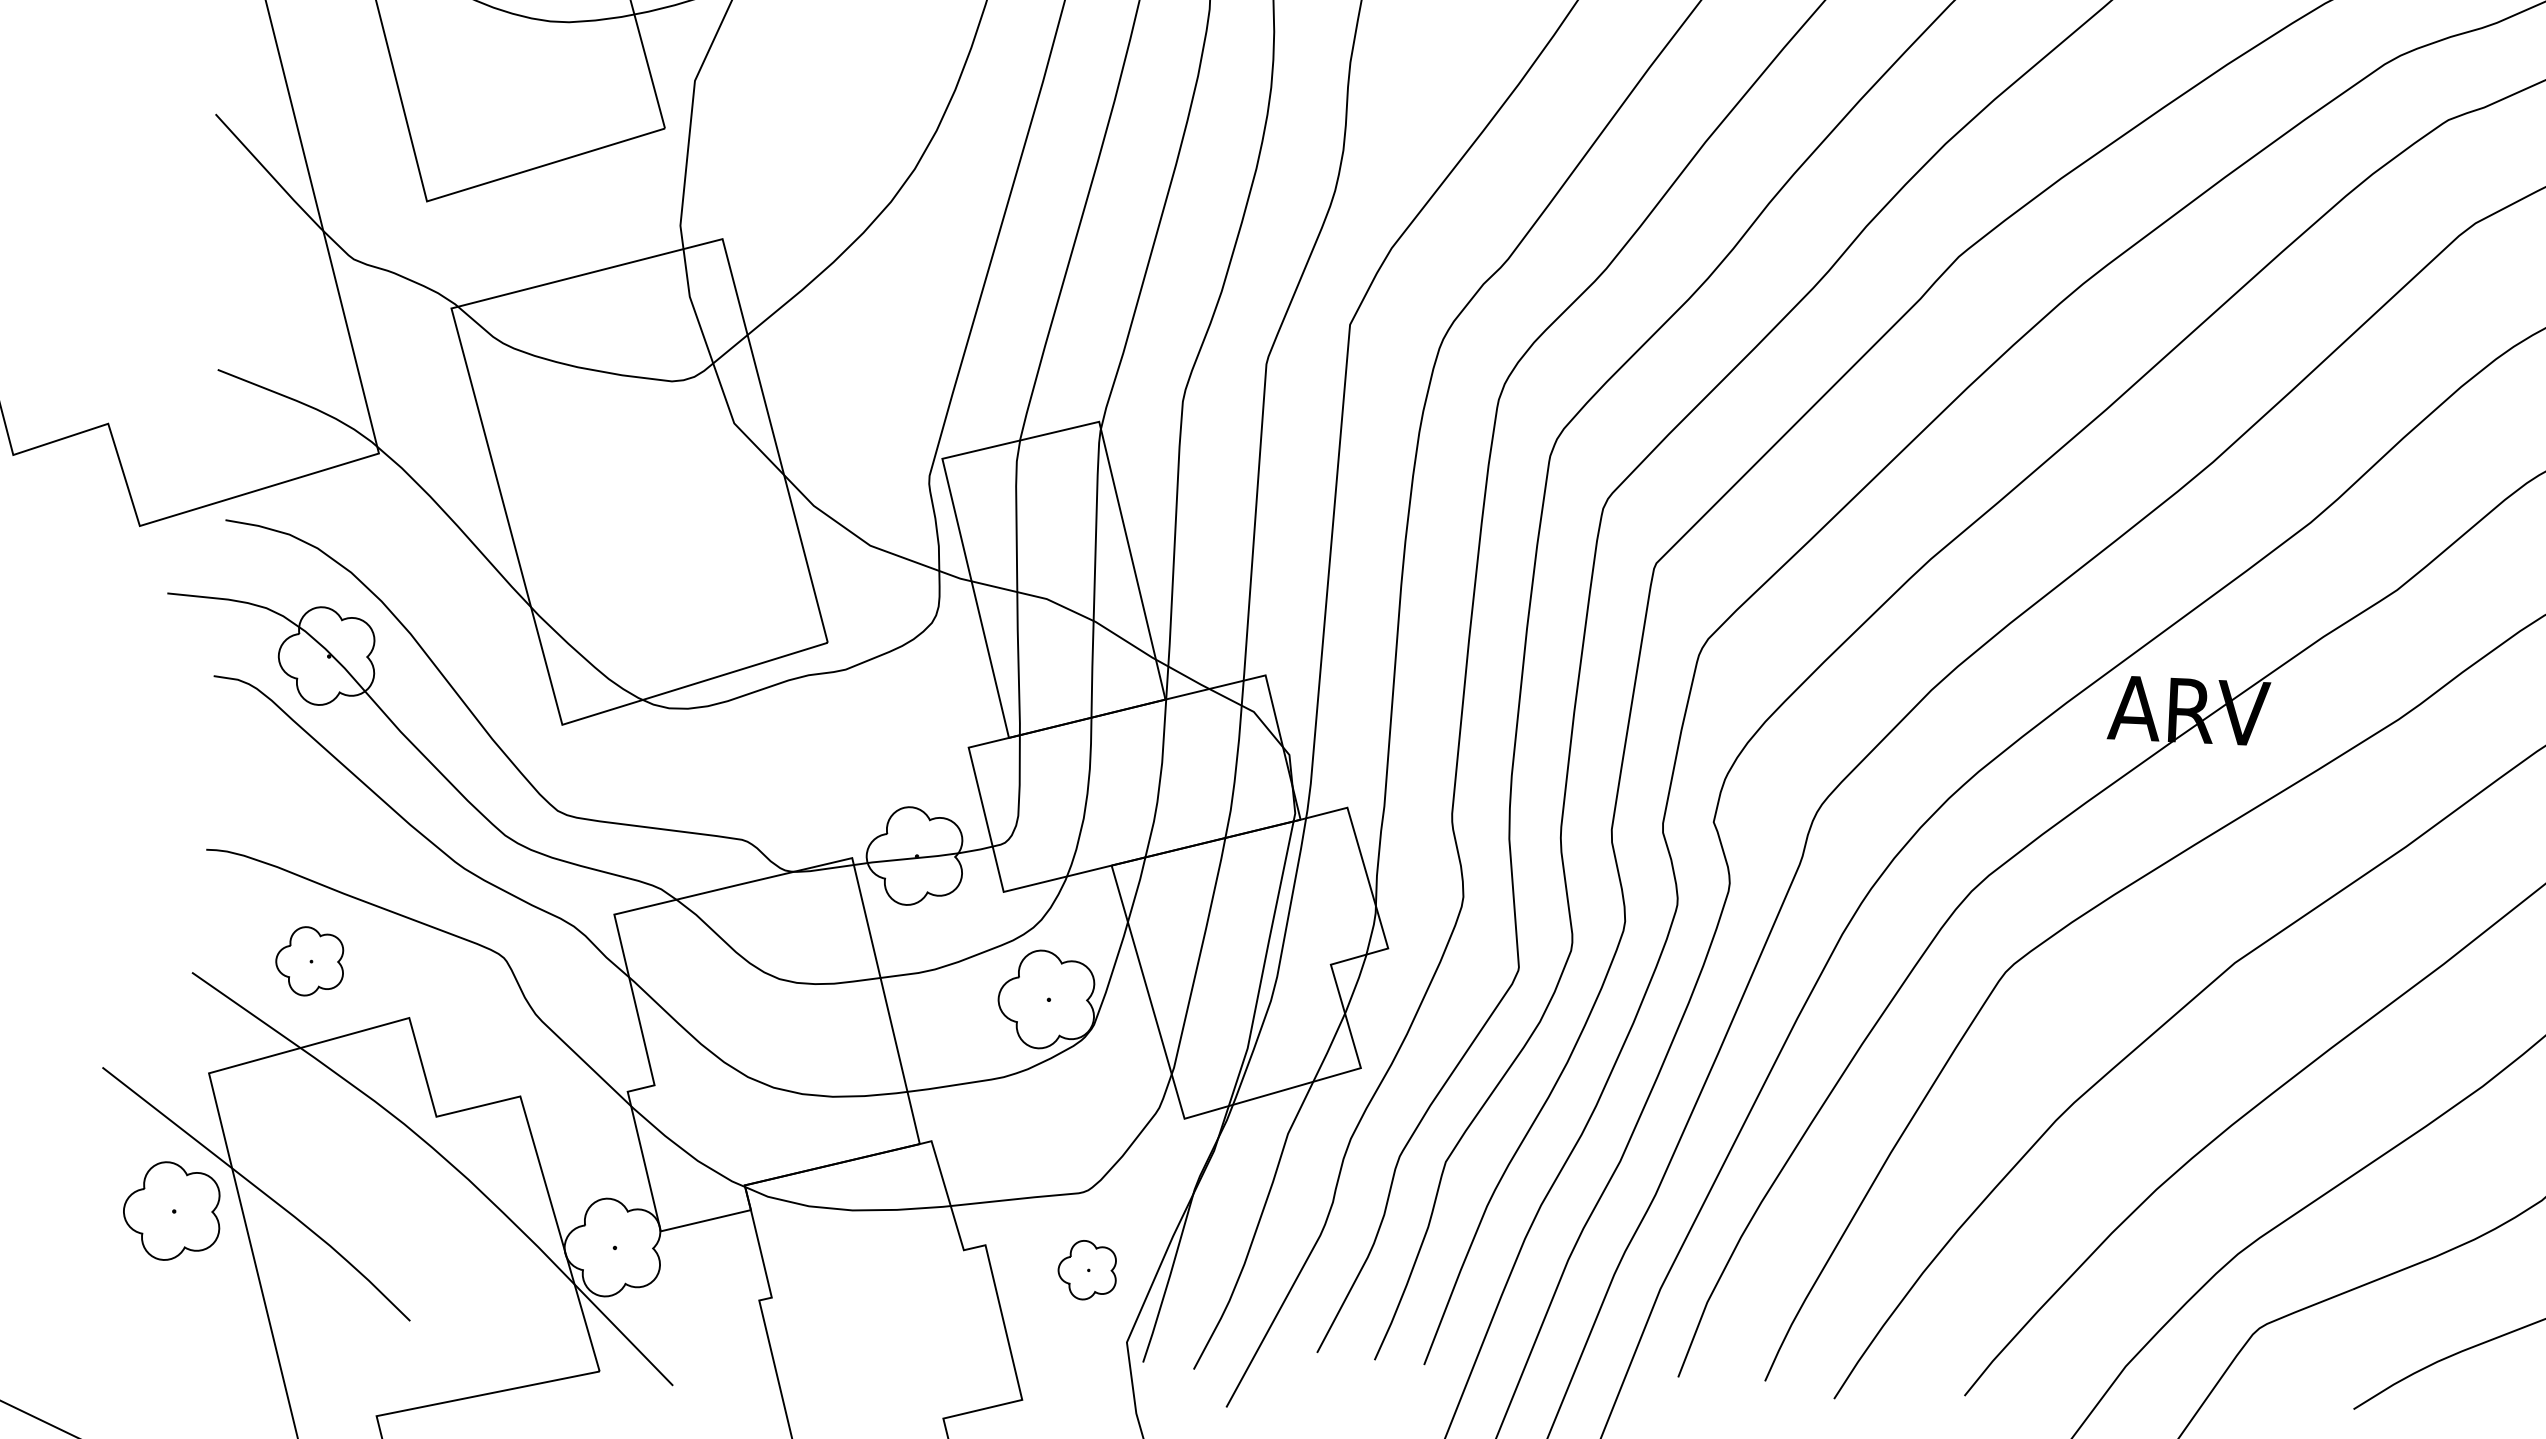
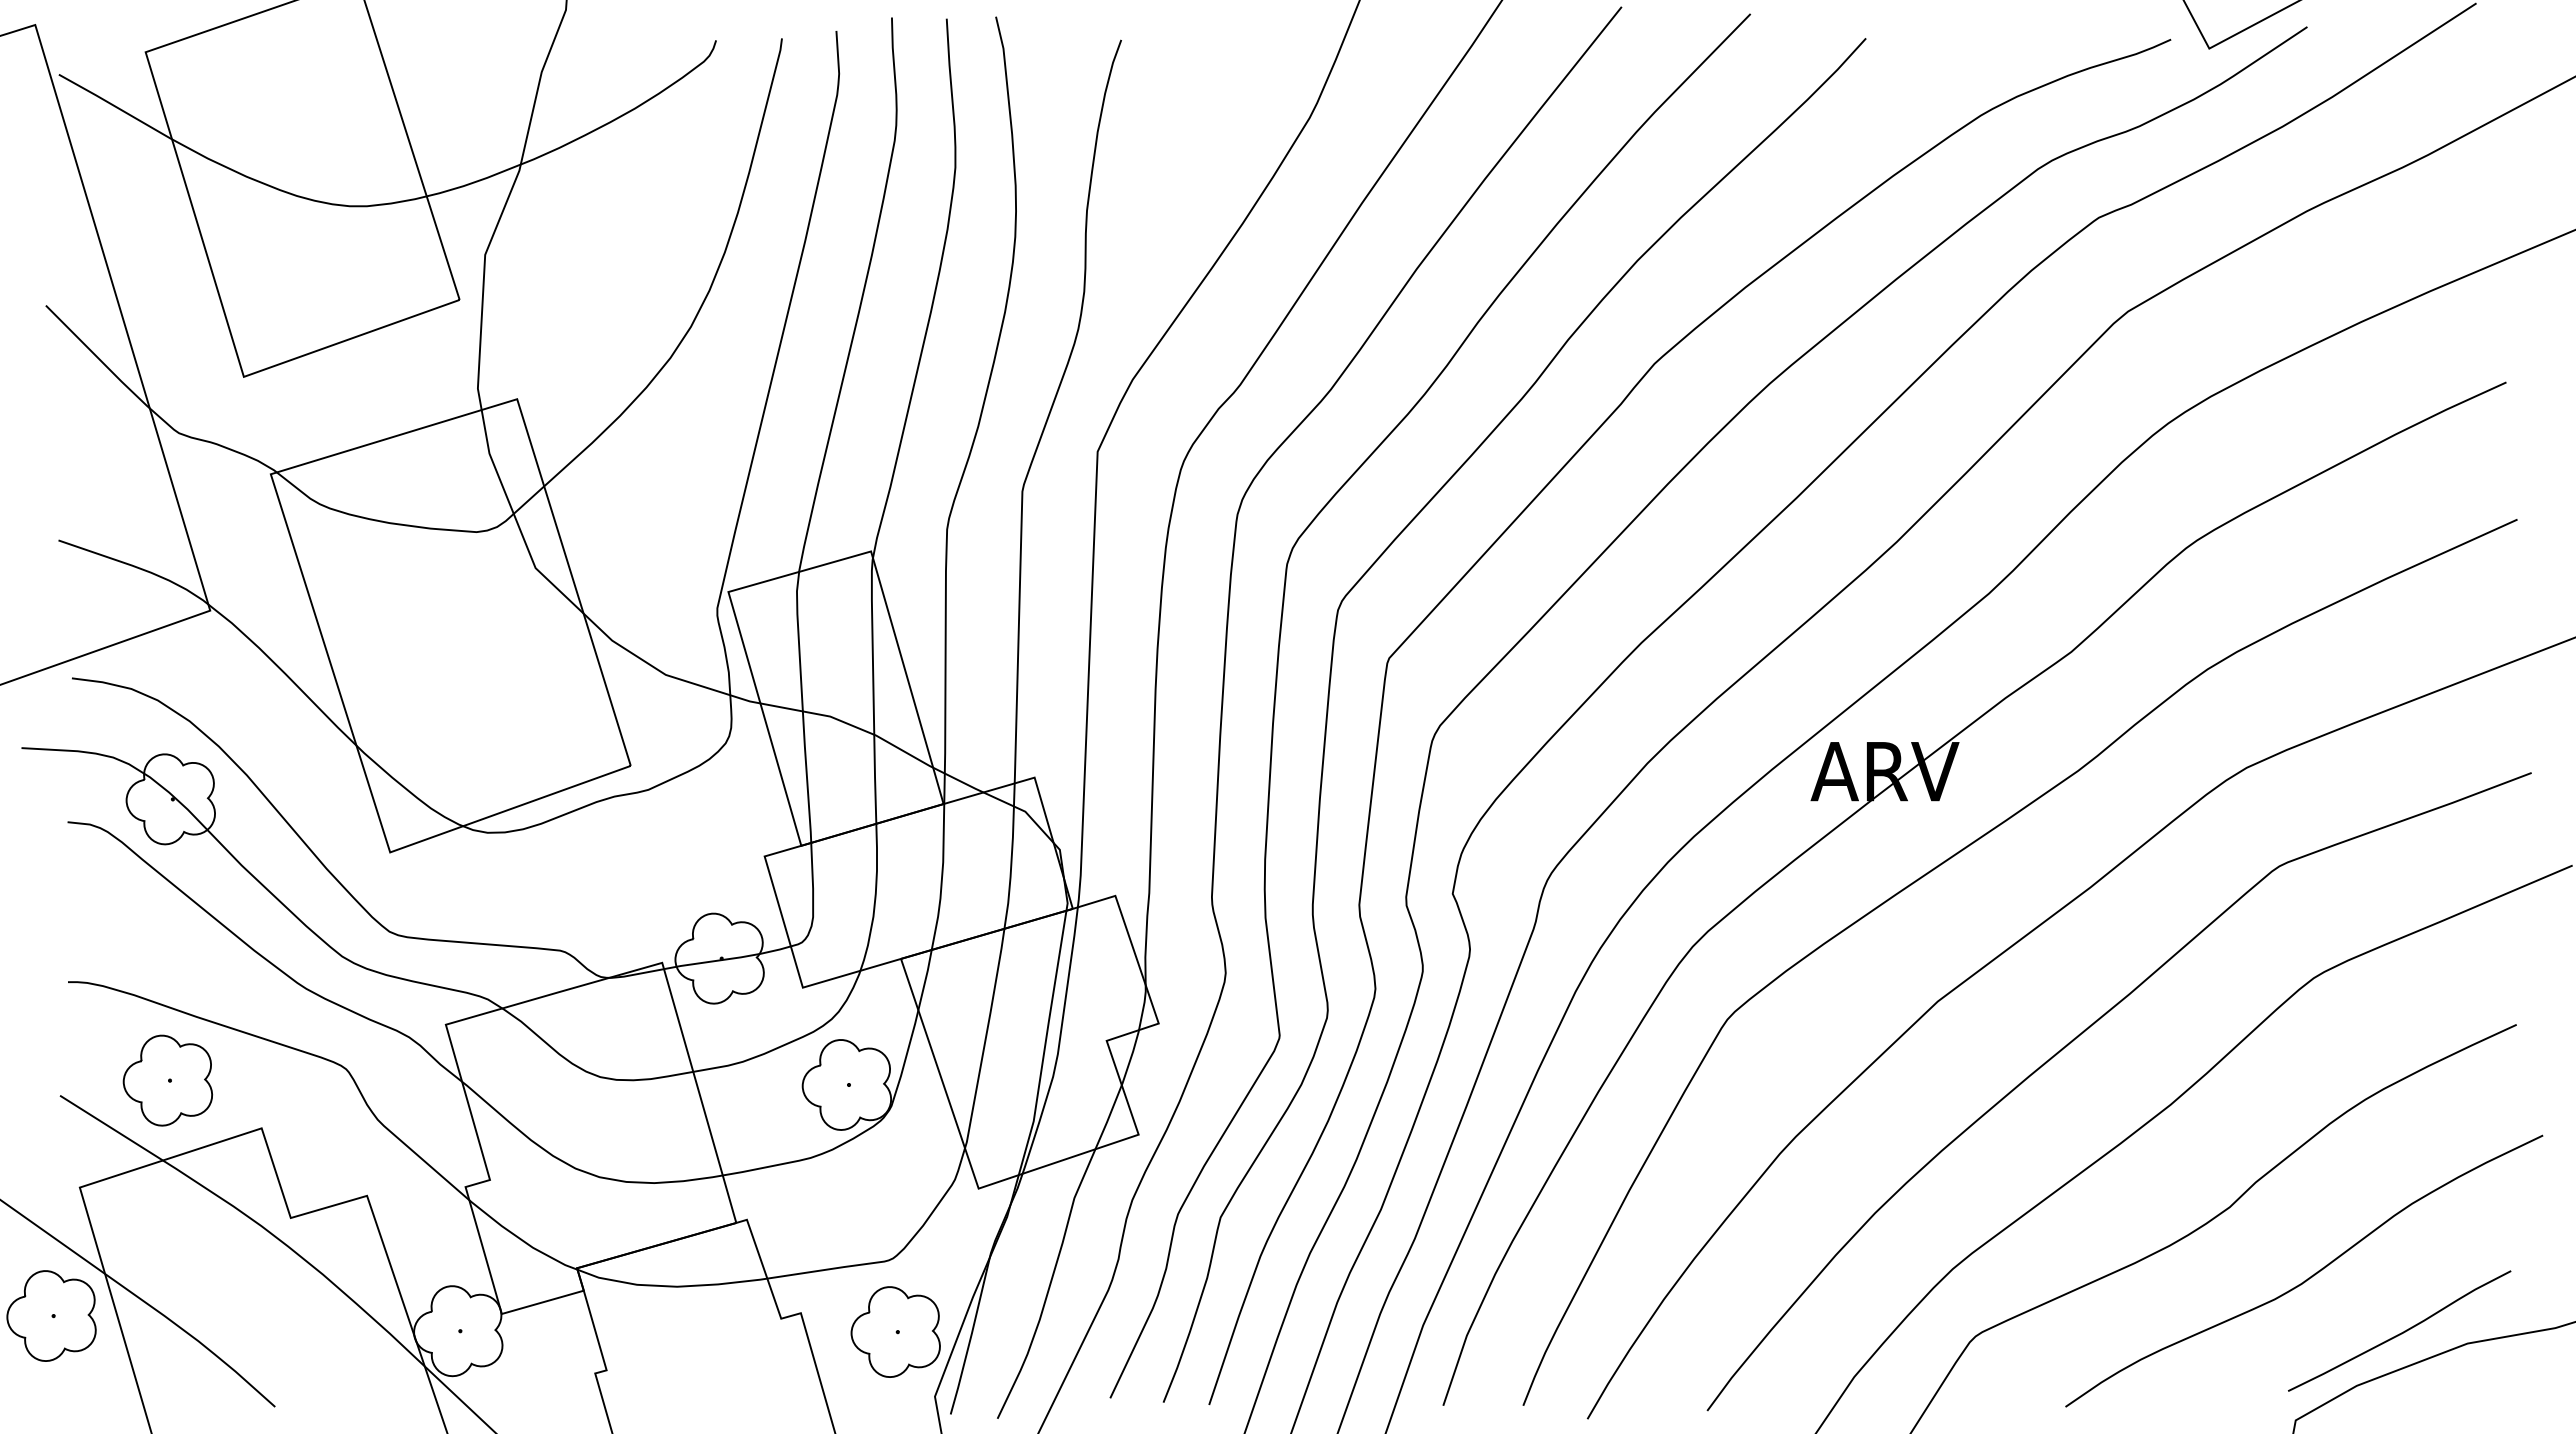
part: (309, 961) -> (167, 1080), size x1.43
part: (1087, 1269) -> (895, 1331), size x1.67

